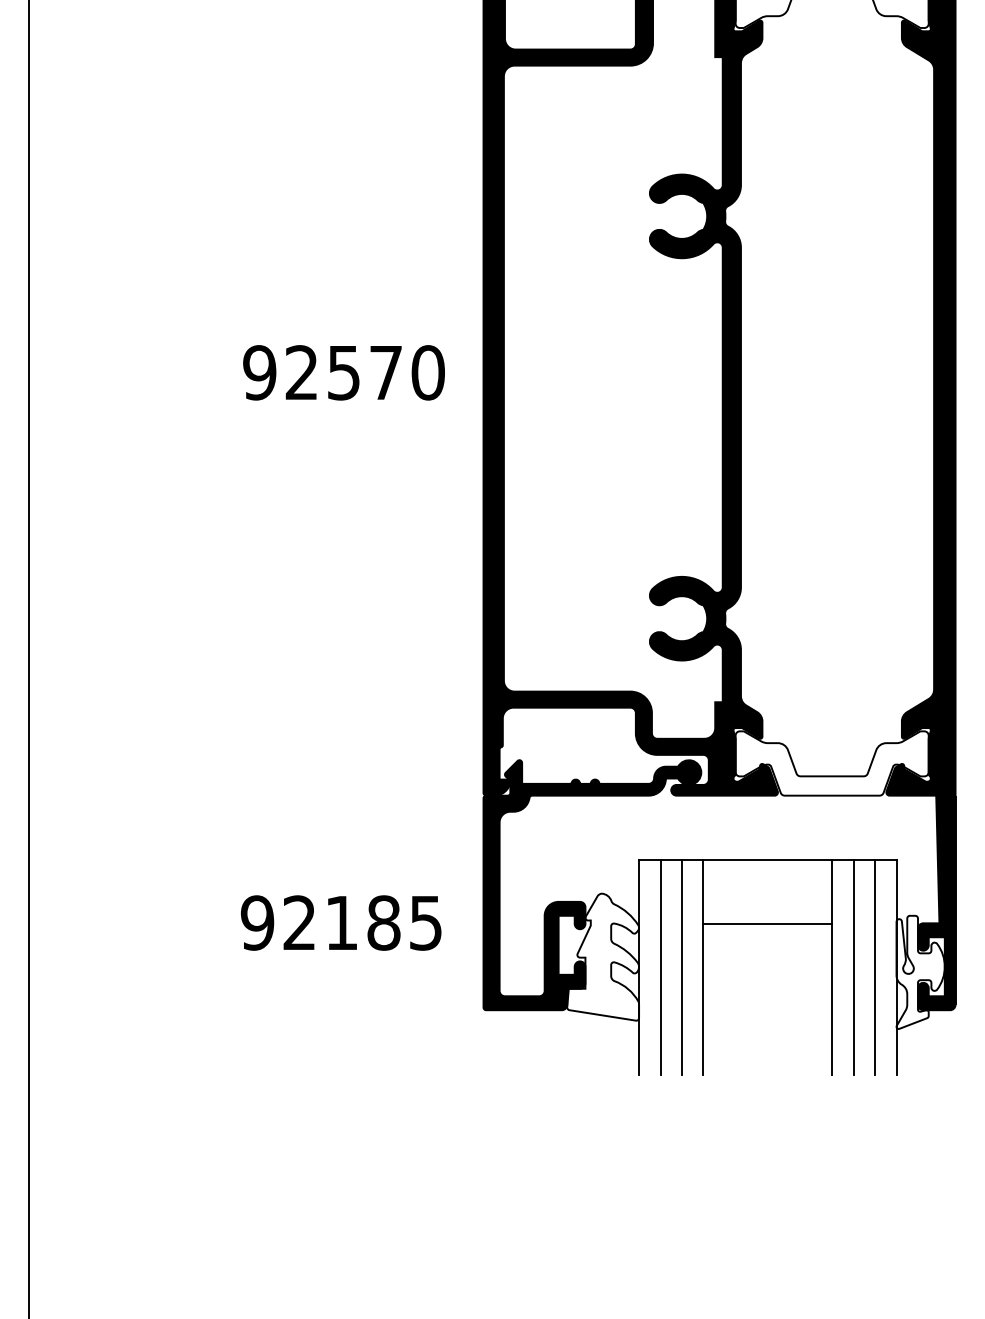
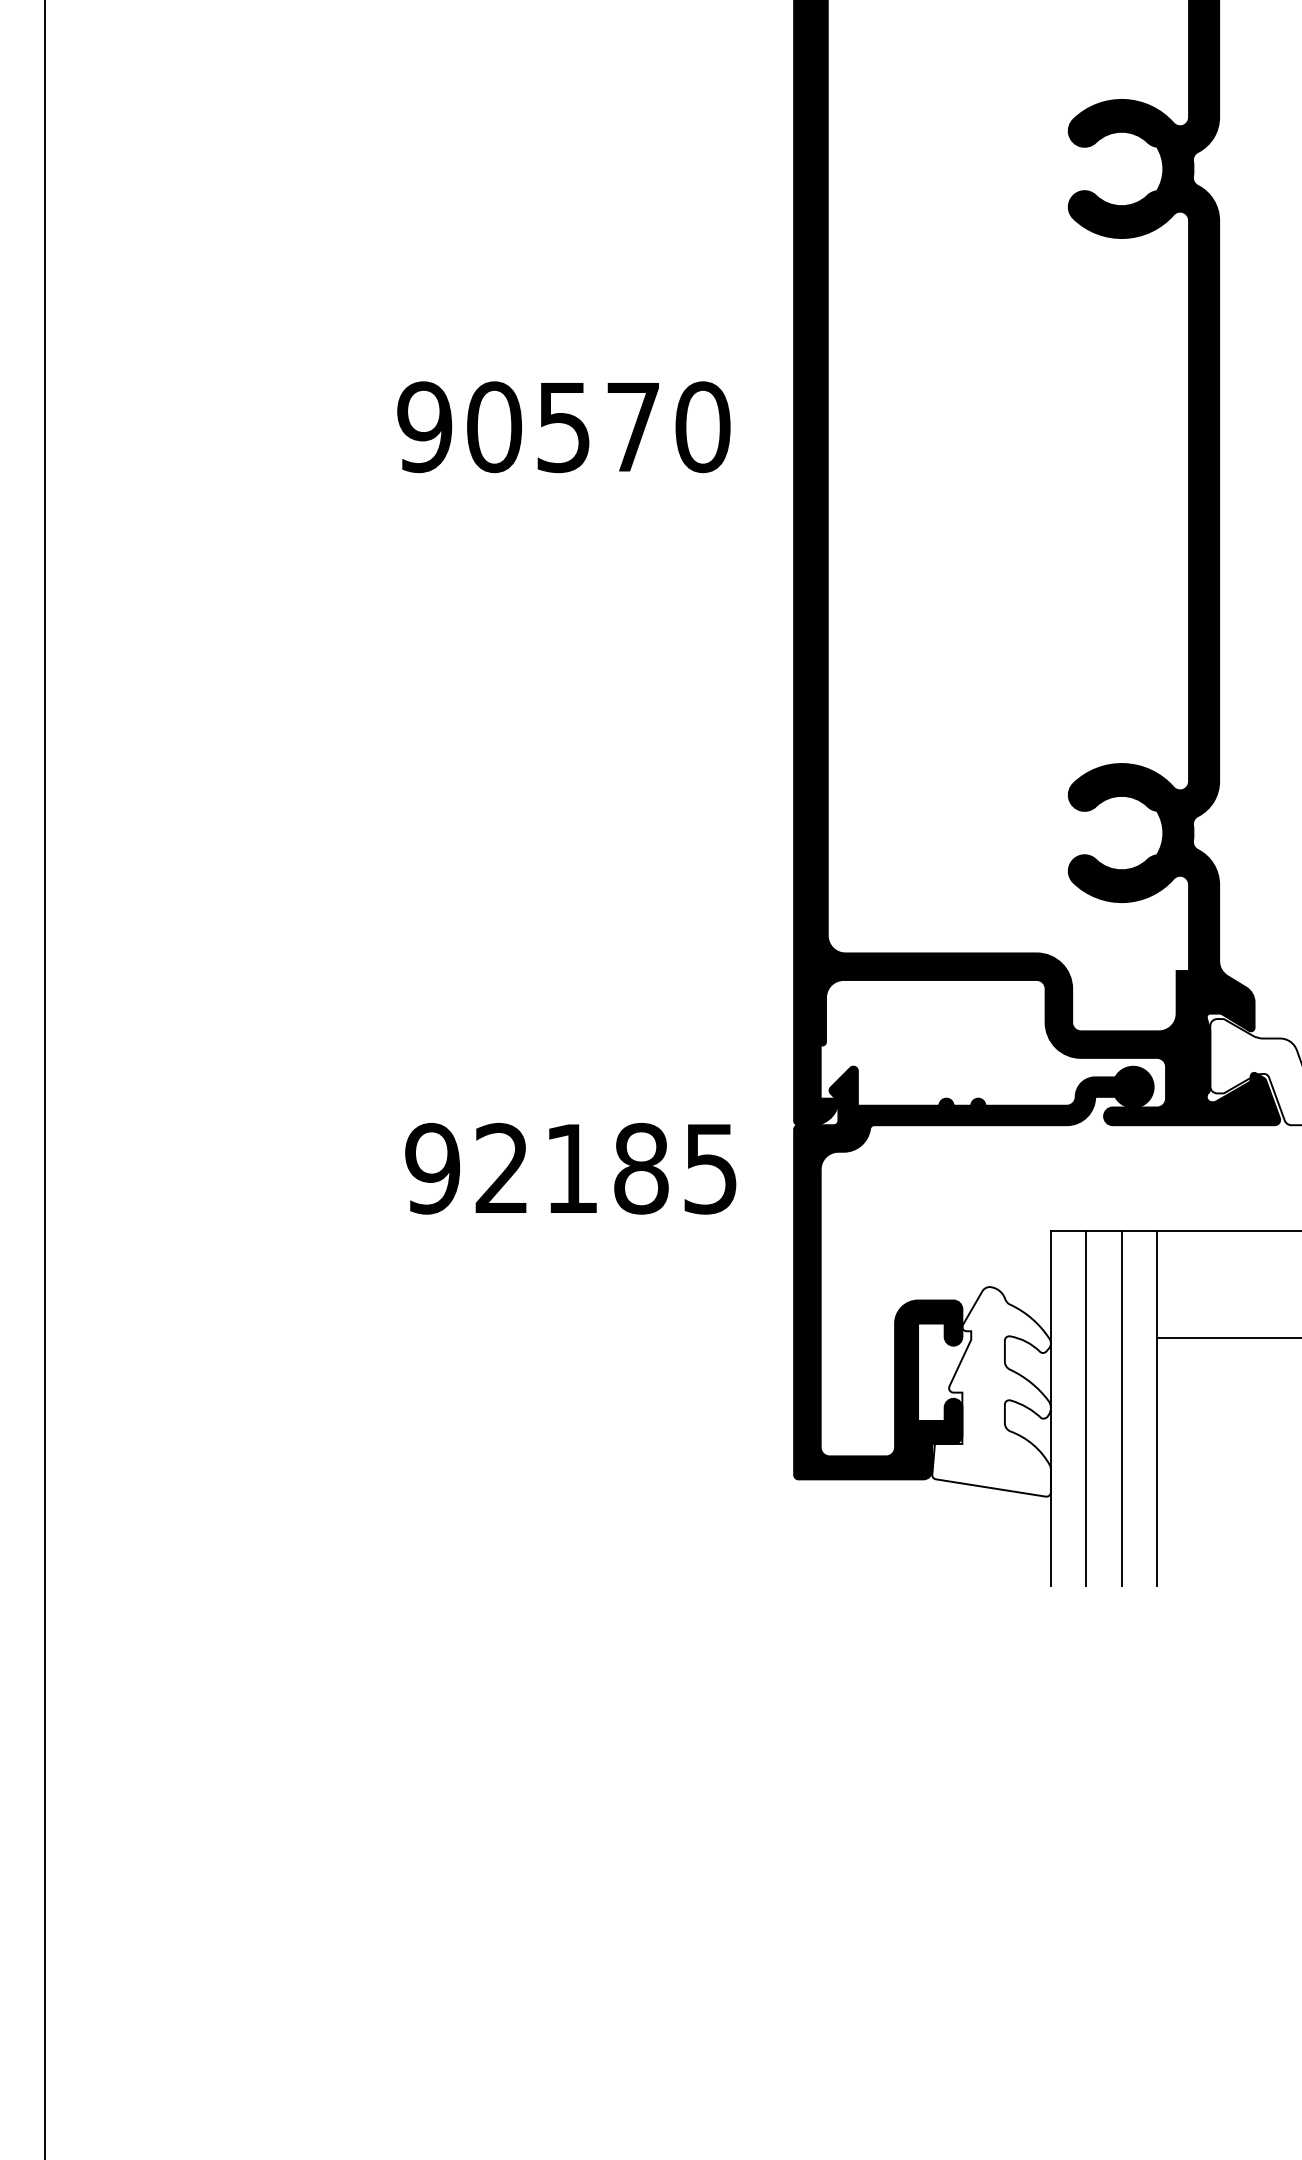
text: (301, 372) -> (493, 426), 92570 -> 90570
text: (341, 922) -> (571, 1167), moved

